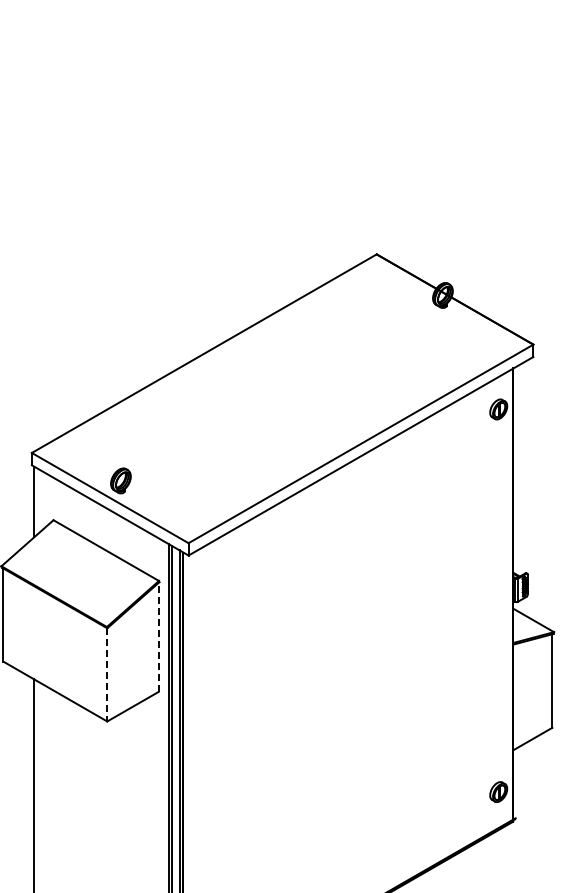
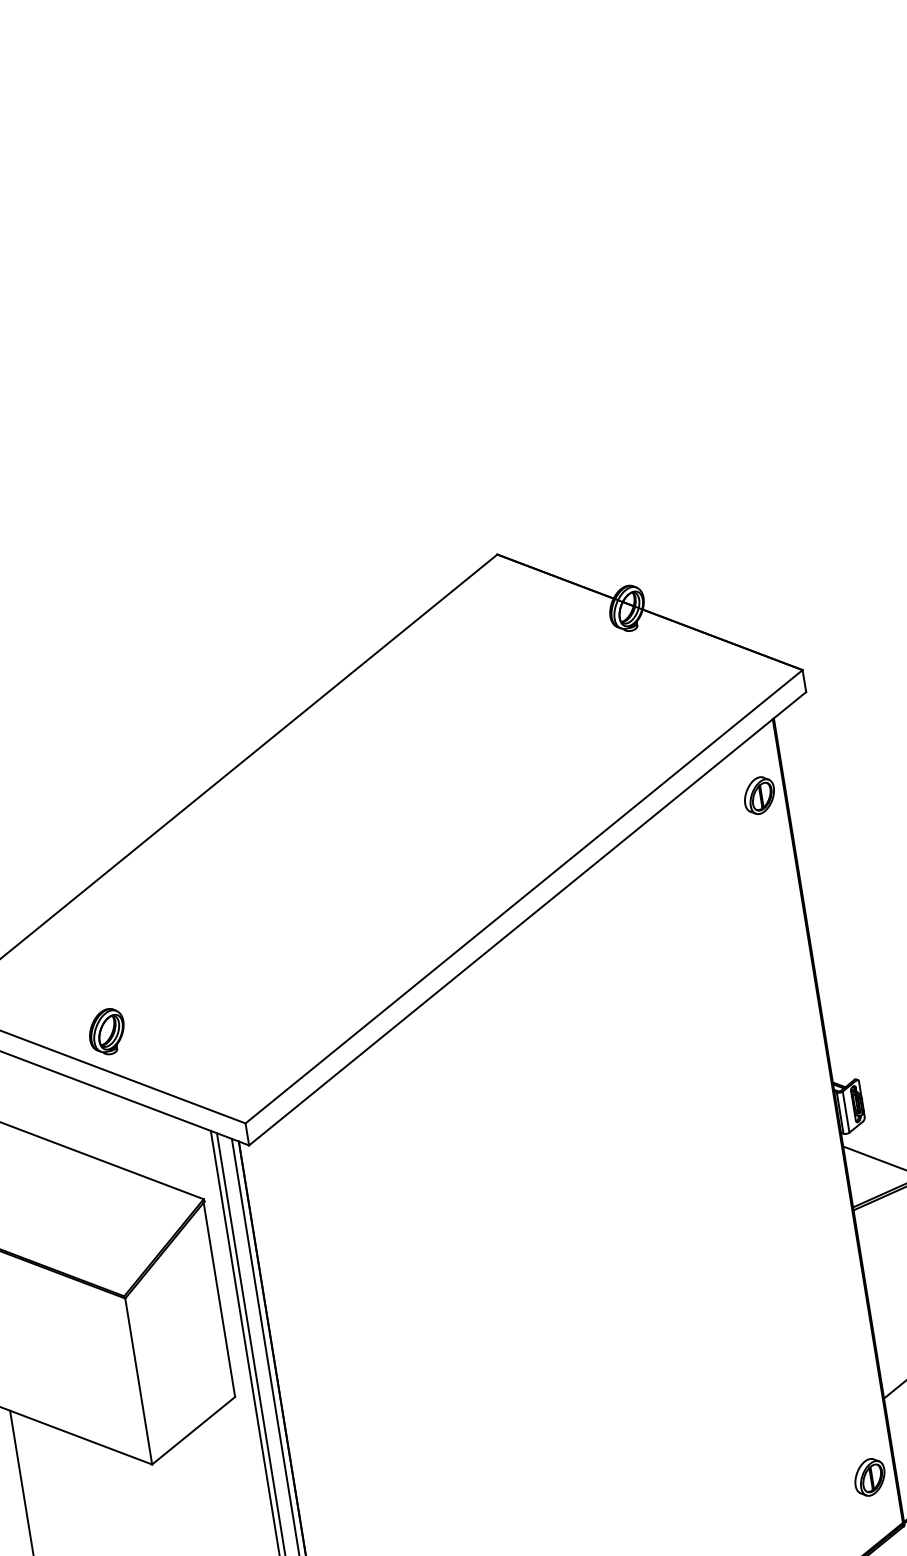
line: (158, 637) -> (219, 1300), dashed -> solid
line: (107, 674) -> (138, 1380), dashed -> solid

